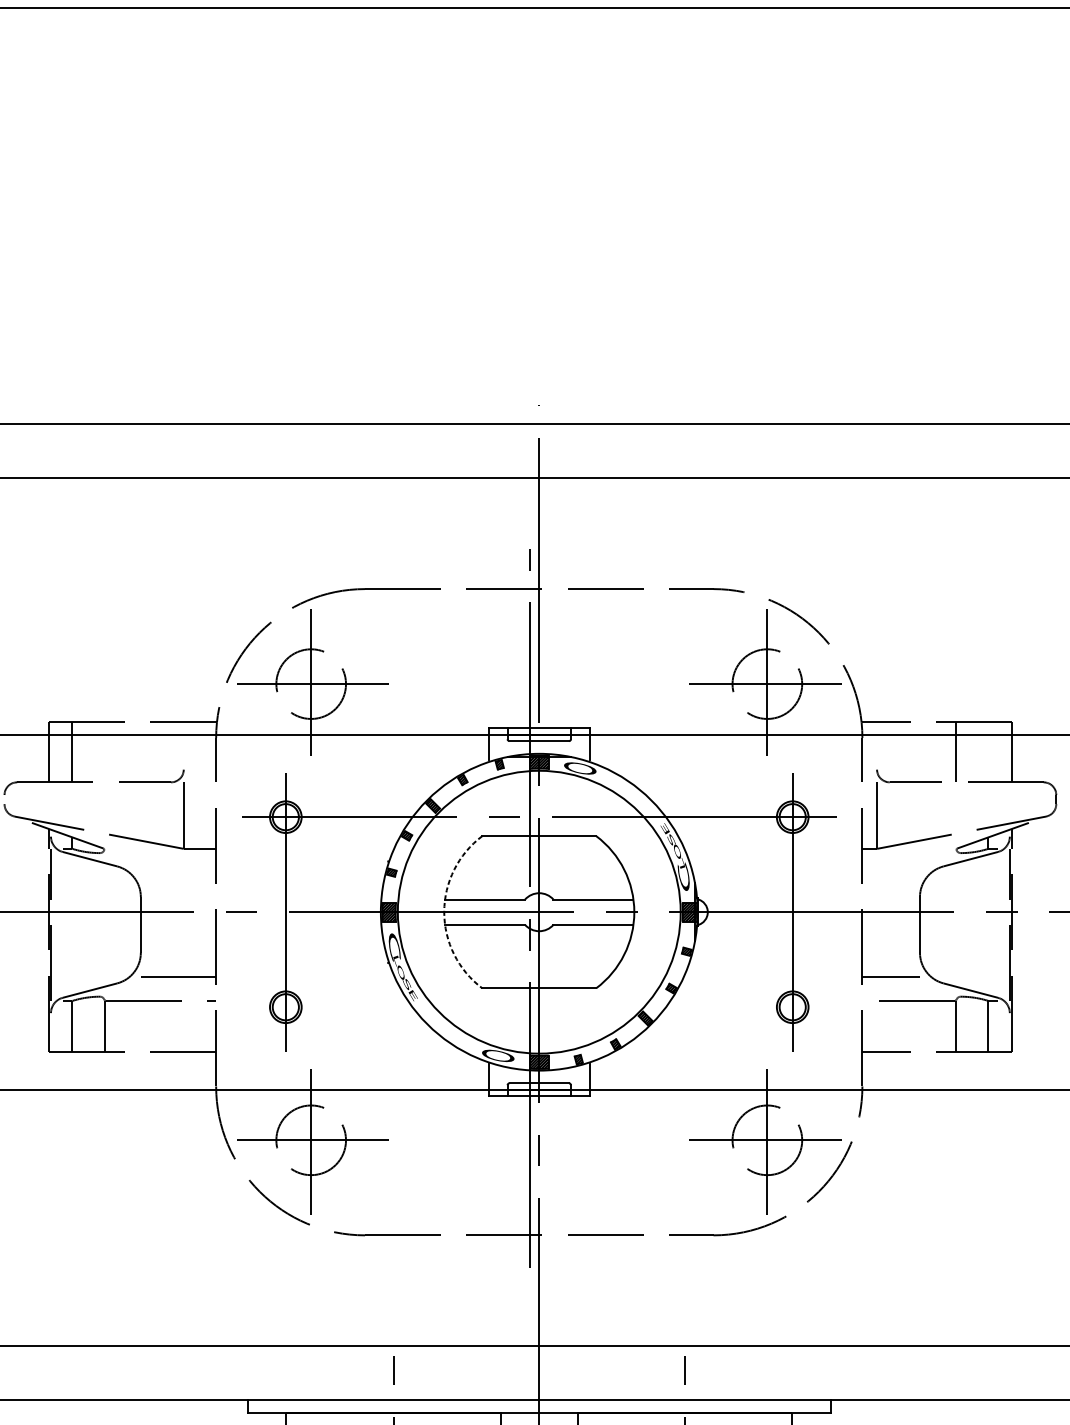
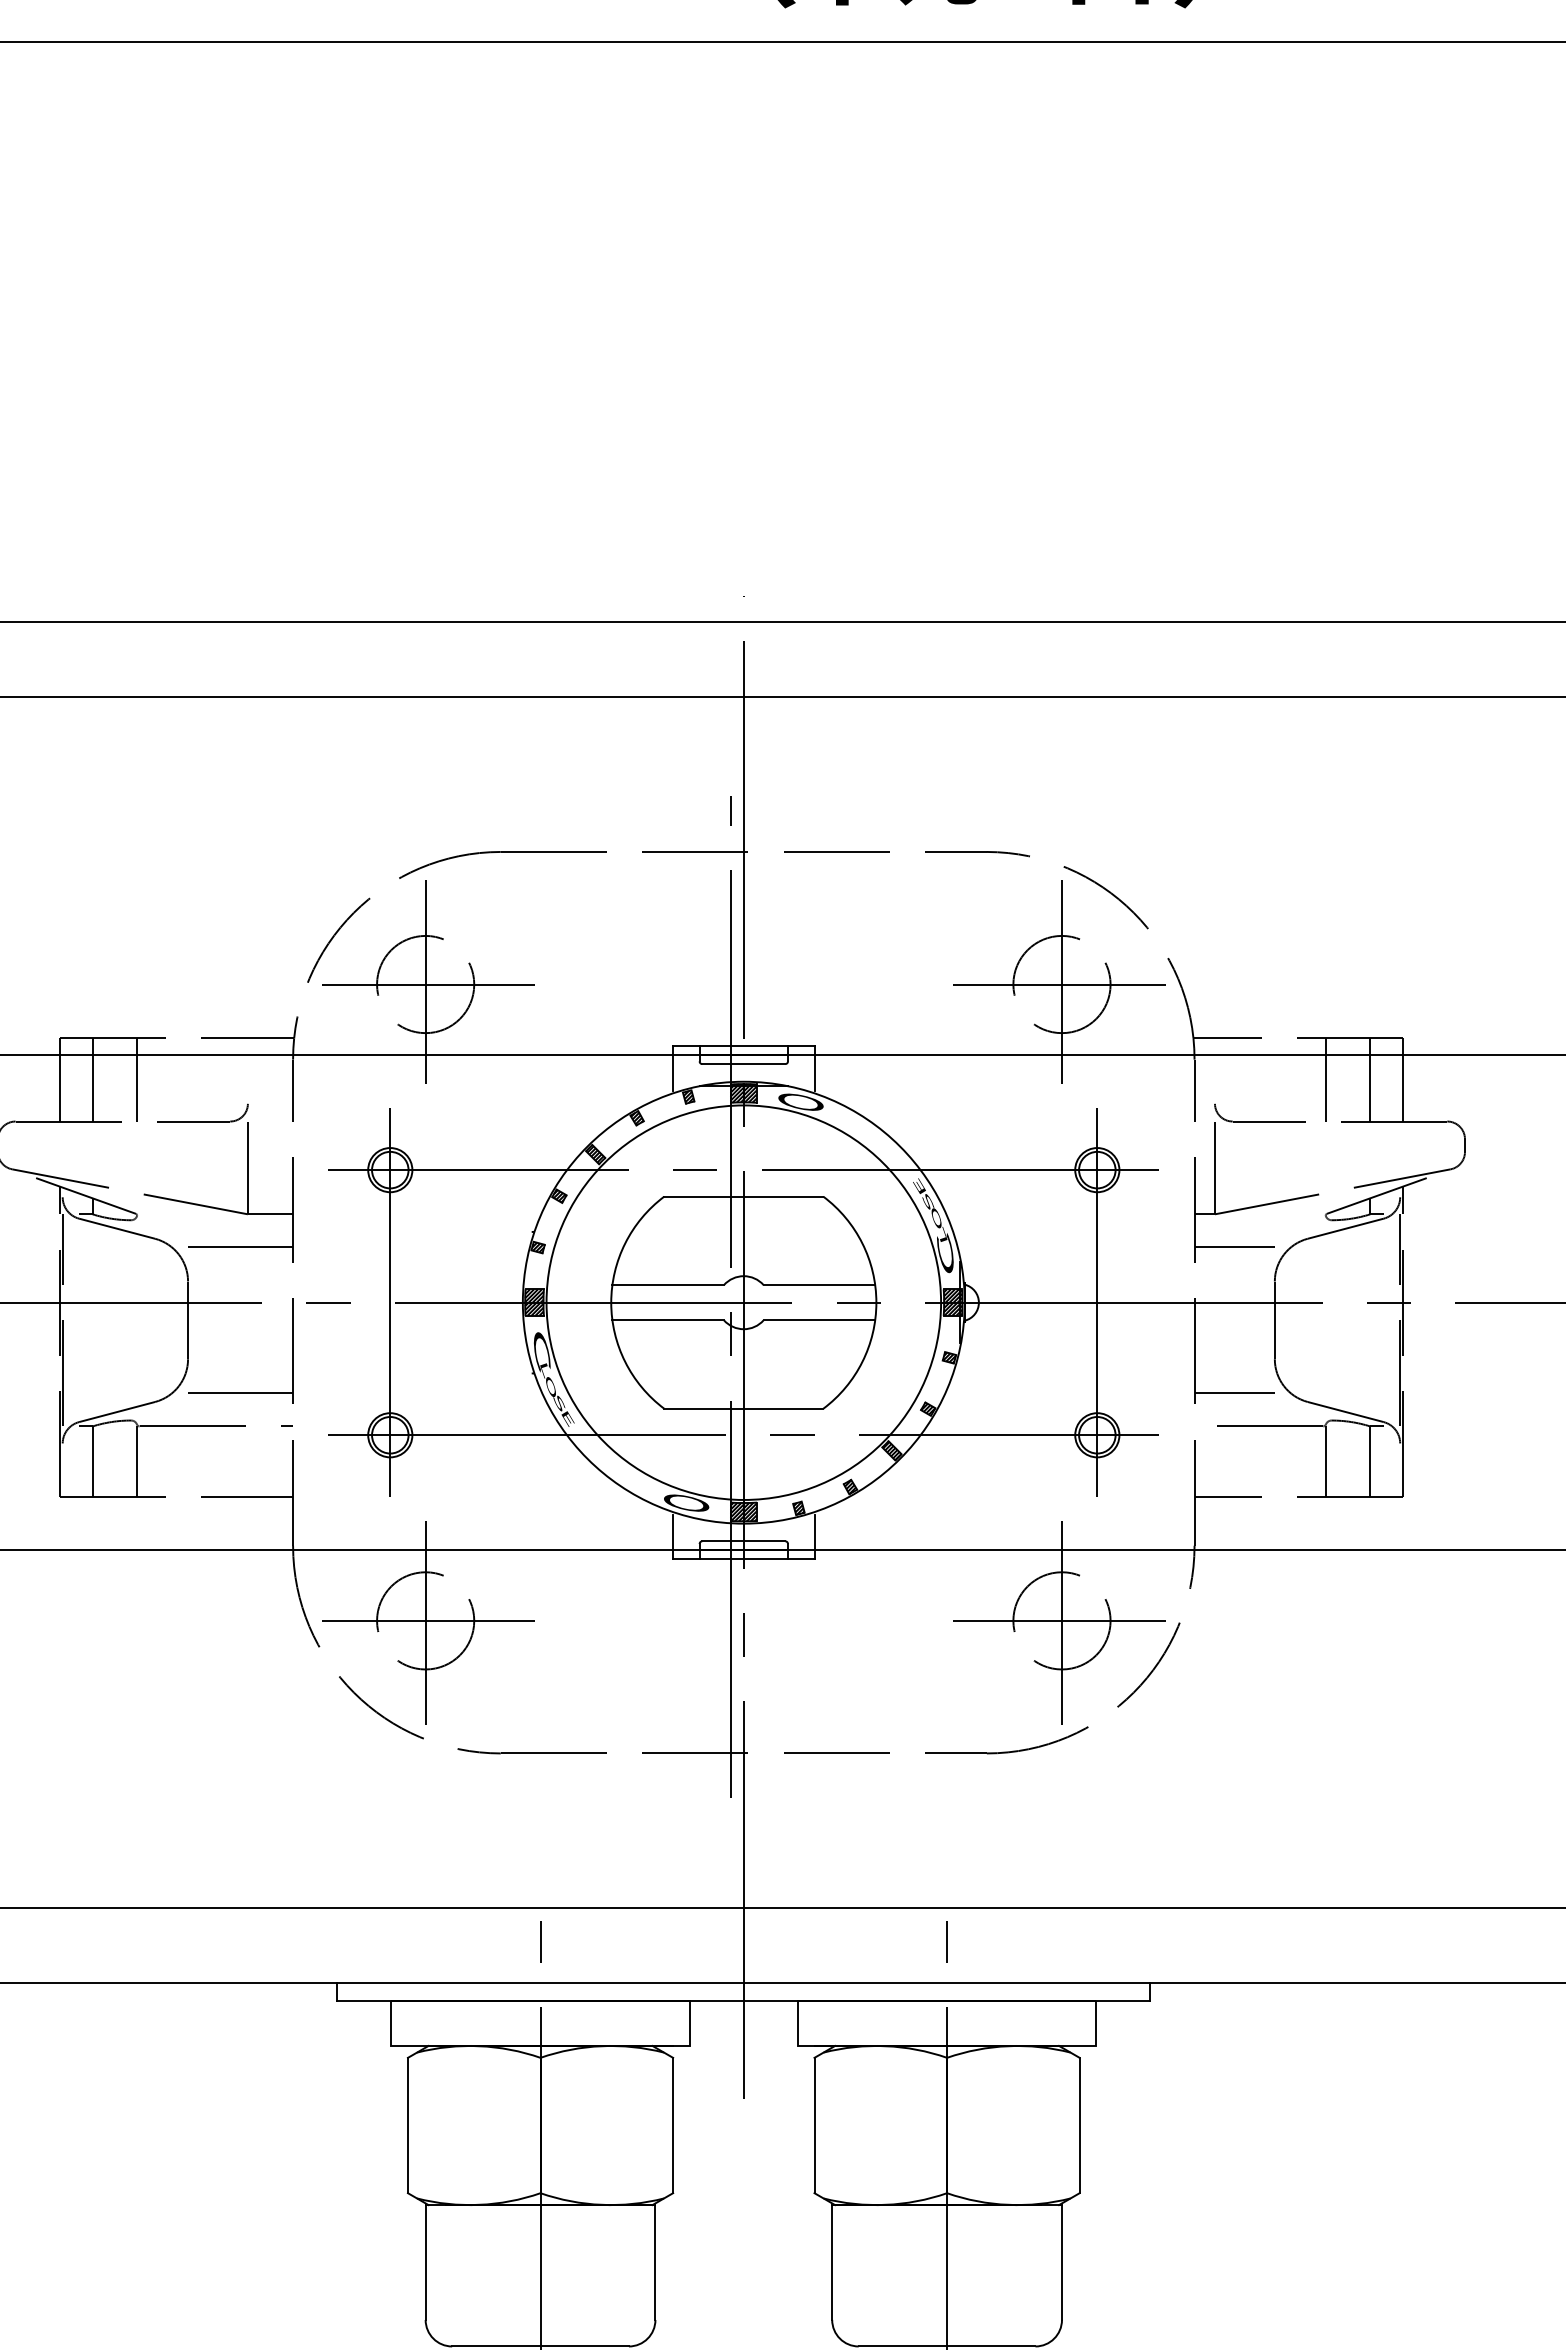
line: (104, 752) -> (137, 1079), added
line: (988, 752) -> (1370, 1079), added
line: (178, 872) -> (240, 1247), added
line: (891, 872) -> (1234, 1247), added
arc: (444, 912) -> (611, 1302), dashed -> solid
line: (539, 1007) -> (743, 1435), added

